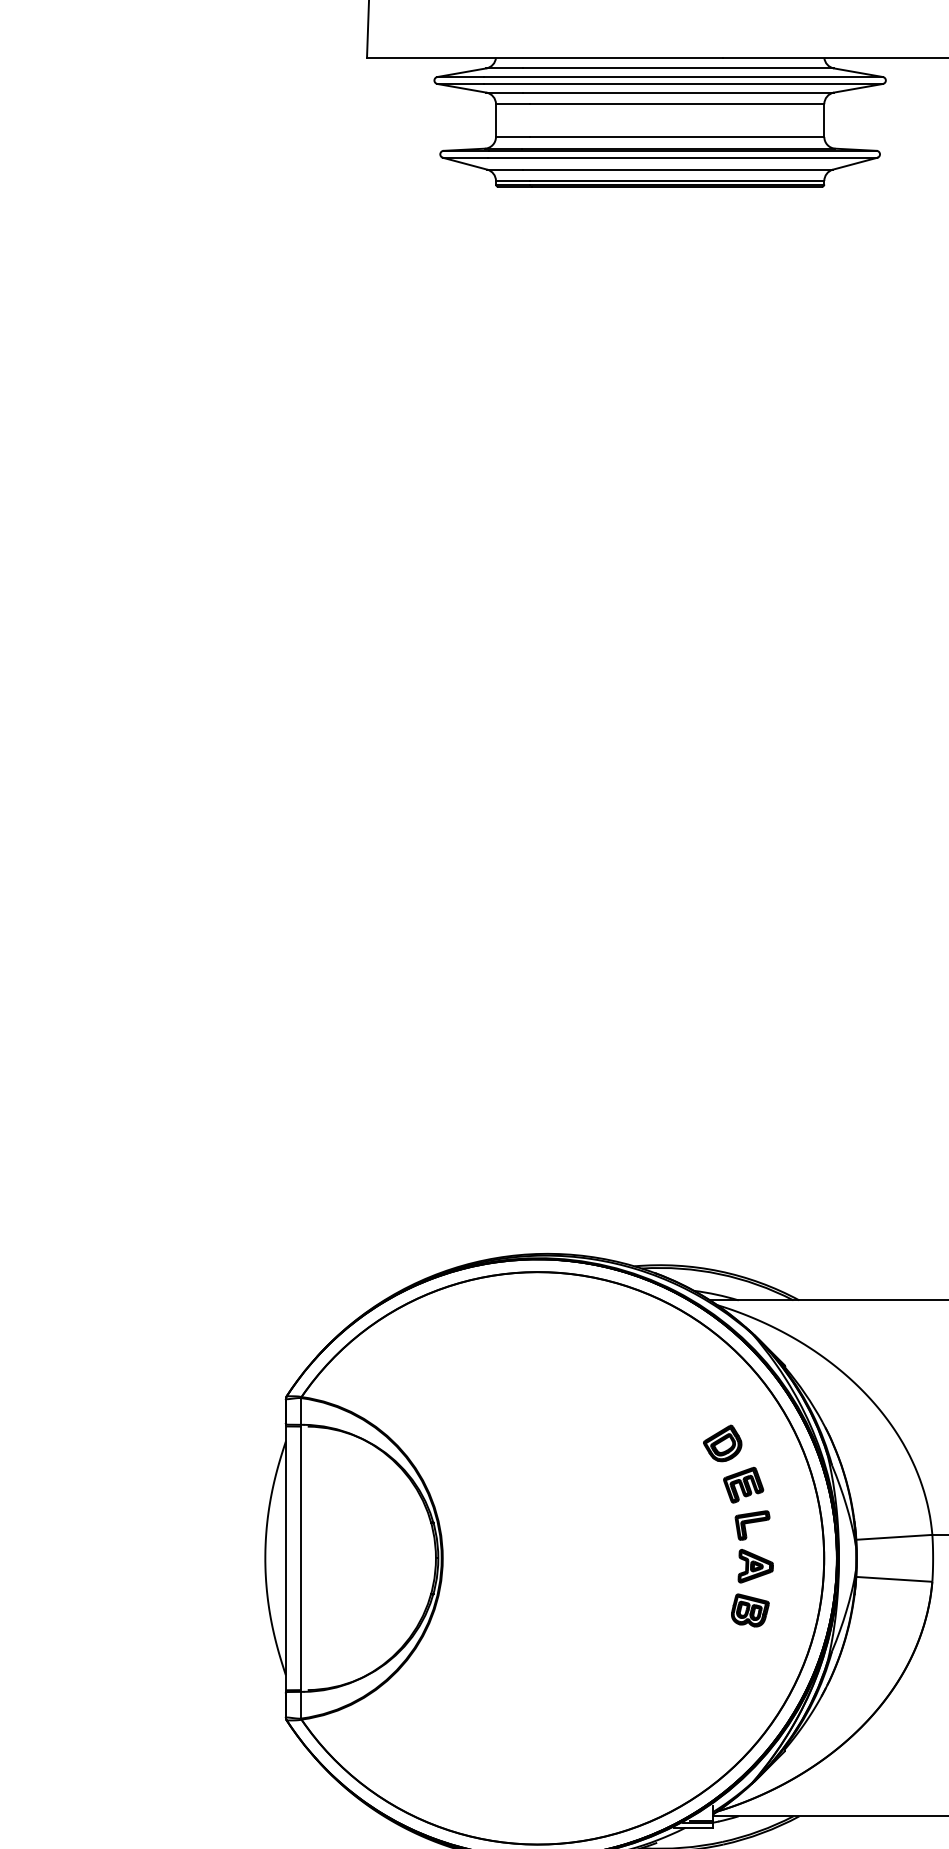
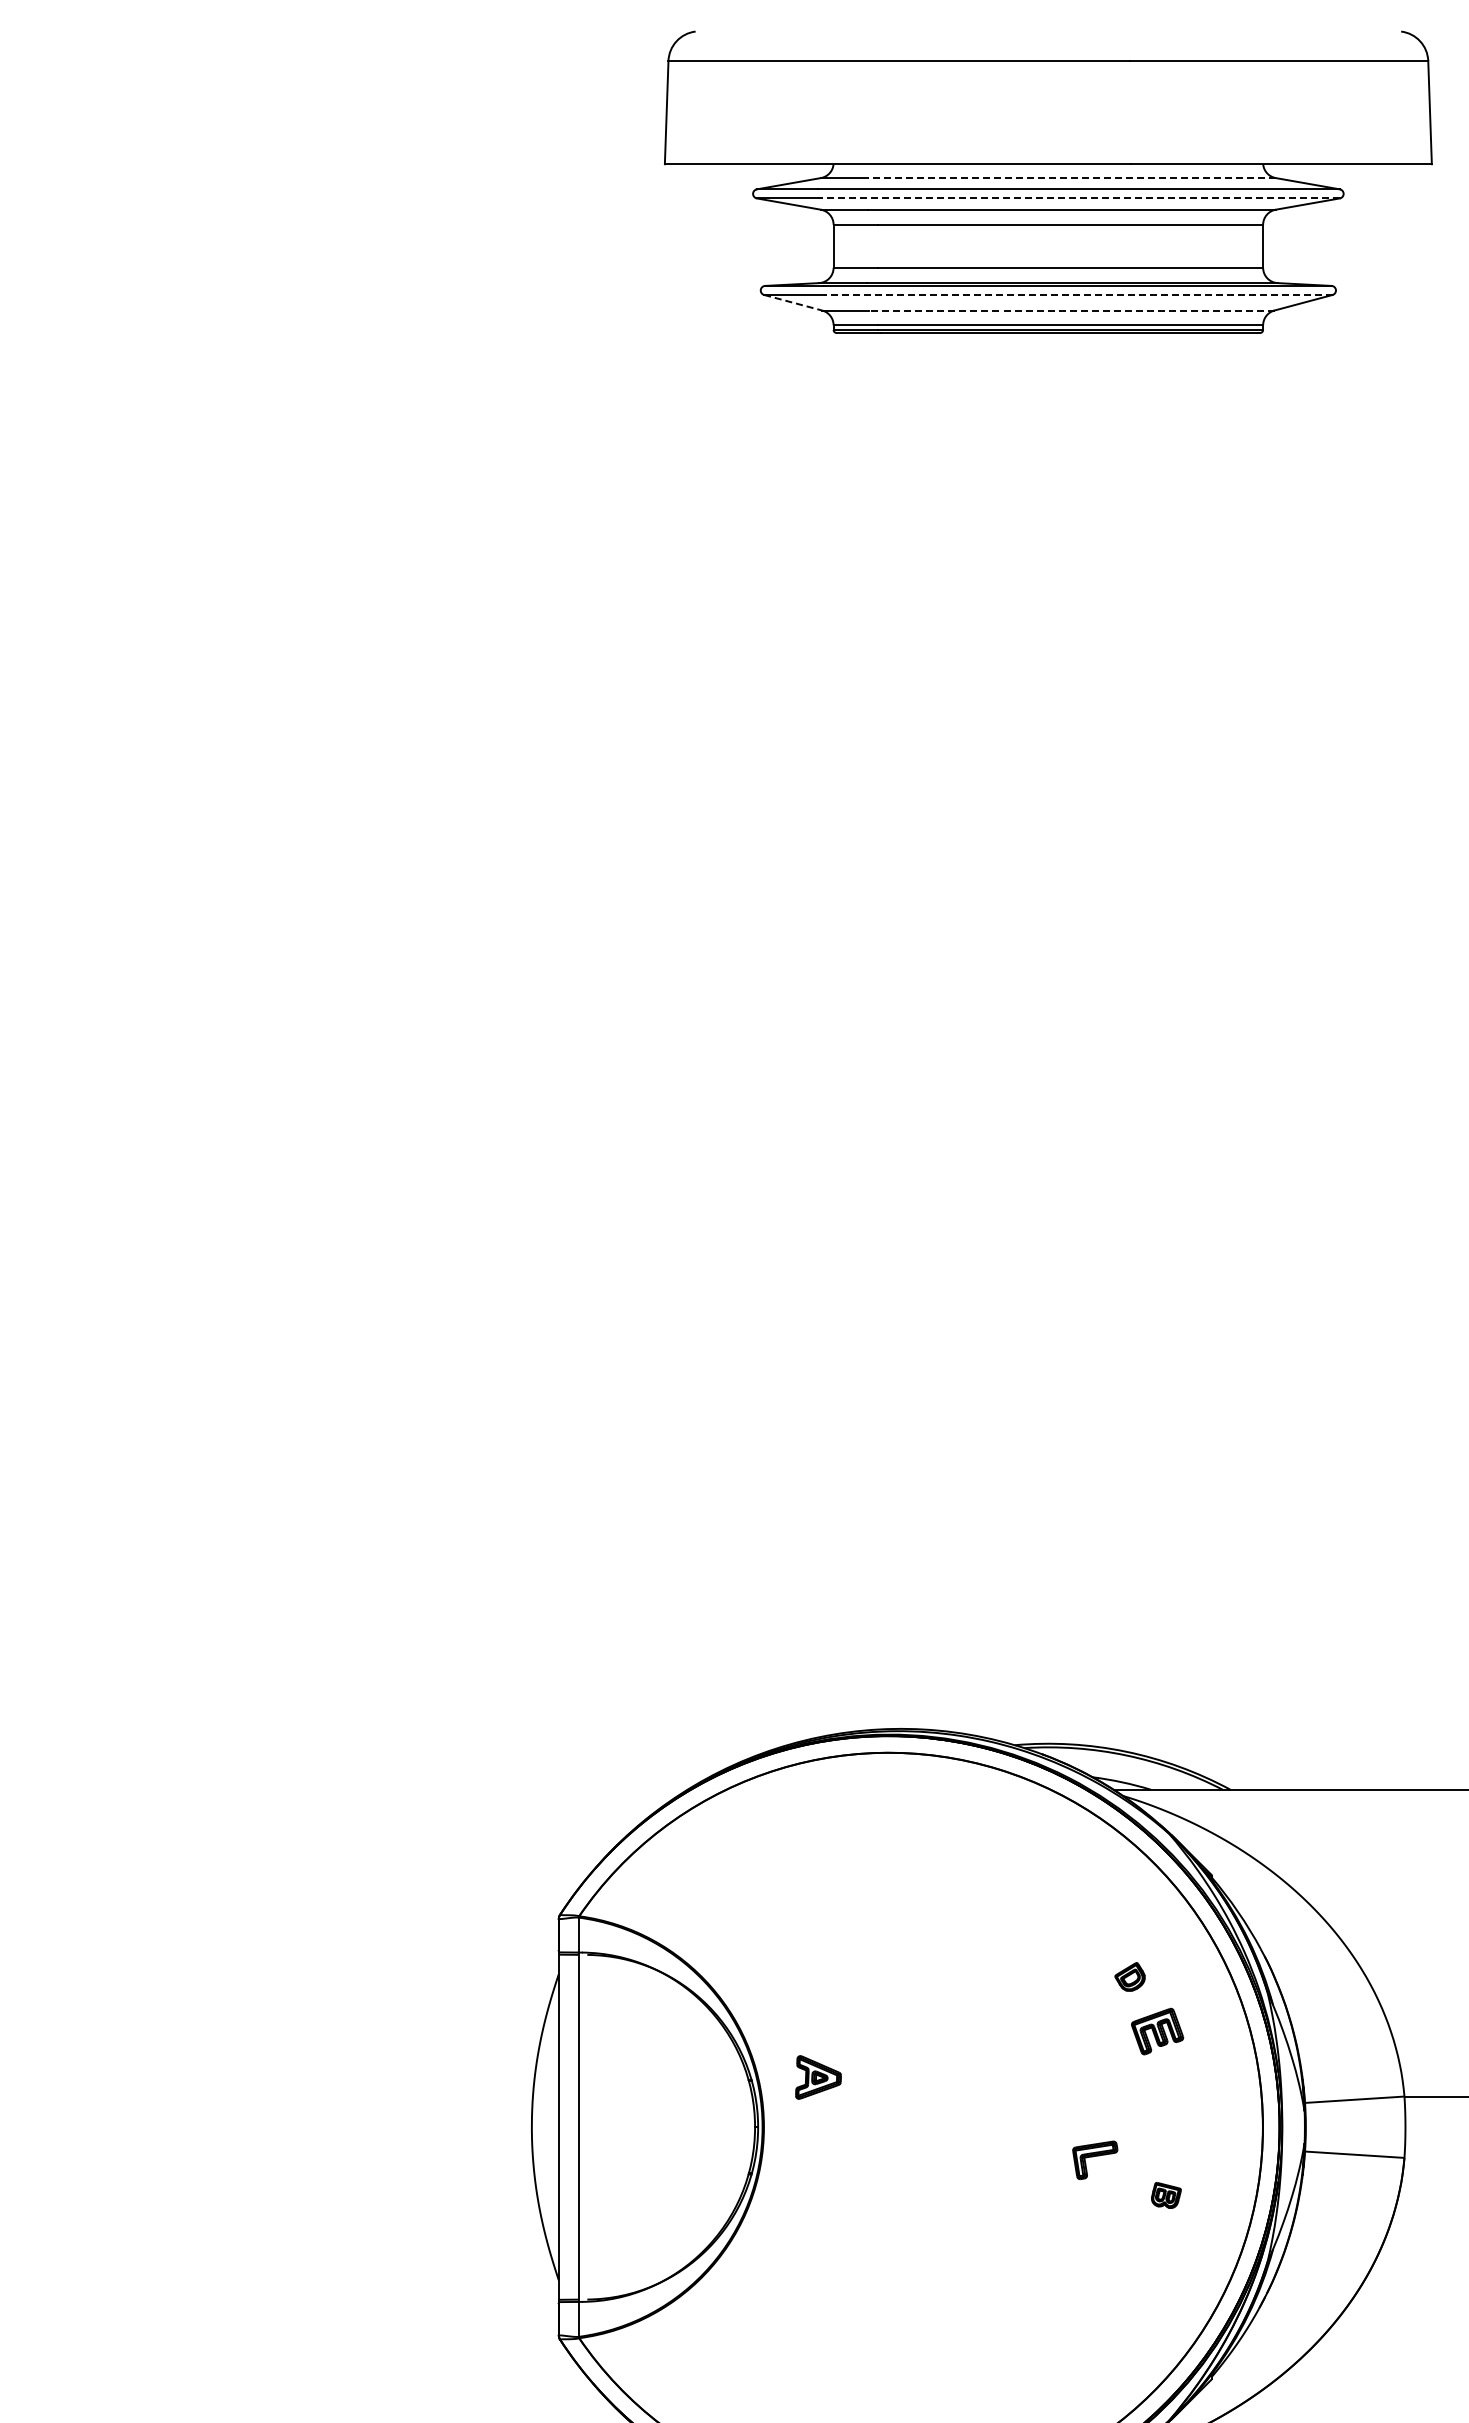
line: (678, 68) -> (1072, 178), solid -> dashed
line: (683, 84) -> (1078, 198), solid -> dashed
line: (683, 157) -> (1078, 294), solid -> dashed
line: (465, 163) -> (793, 302), solid -> dashed
line: (677, 169) -> (1071, 310), solid -> dashed
part: (722, 1443) -> (1129, 1976), size x0.6
part: (752, 1524) -> (1095, 2159), moved
part: (755, 1566) -> (818, 2077), moved
part: (750, 1610) -> (1166, 2195), size x0.6

